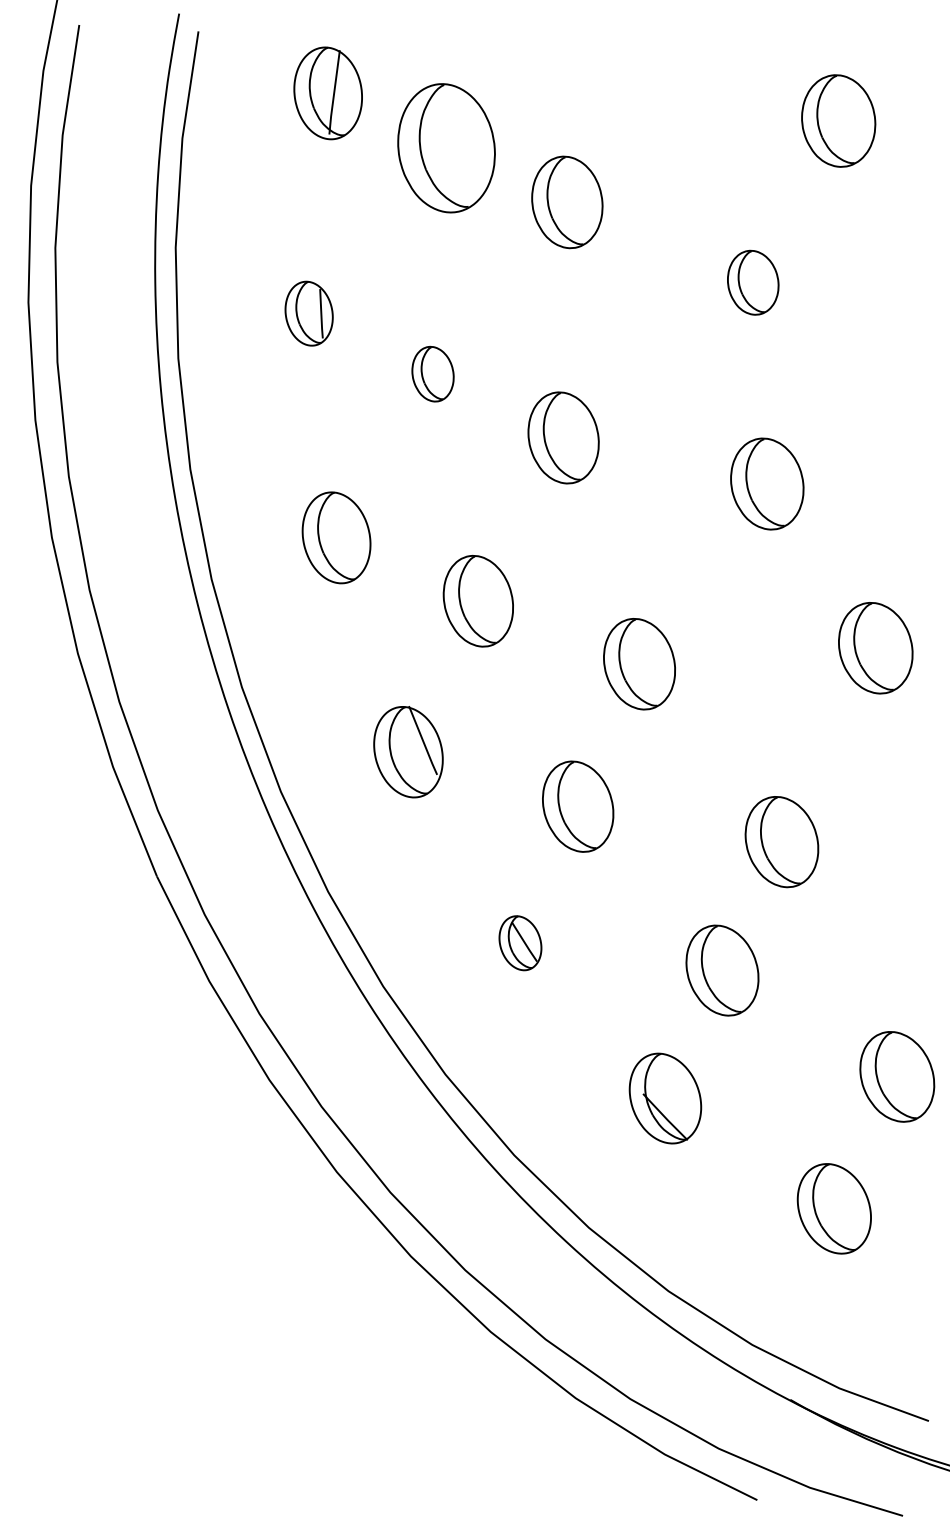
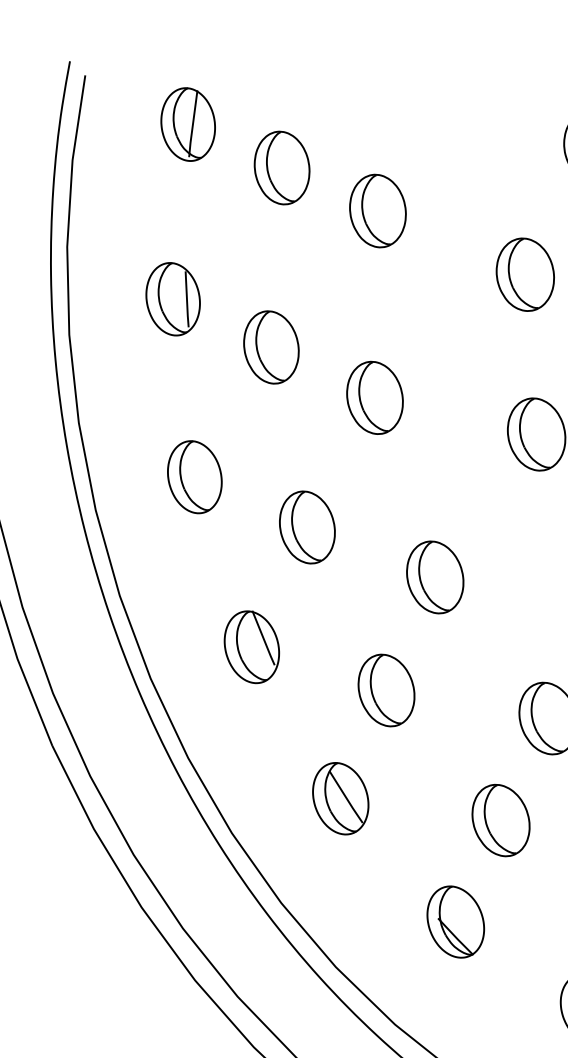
part: (446, 147) -> (282, 167), size x0.71
part: (753, 282) -> (525, 274), size x1.43
part: (308, 313) -> (172, 299), size x1.43
part: (432, 373) -> (270, 346), size x1.67
part: (520, 943) -> (340, 799), size x1.67

